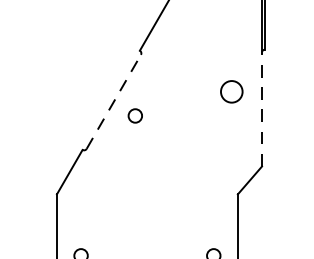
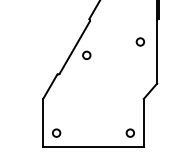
circle: (231, 90) -> (140, 41), size x0.62
line: (115, 101) -> (75, 47), dashed -> solid
line: (262, 108) -> (157, 51), dashed -> solid

